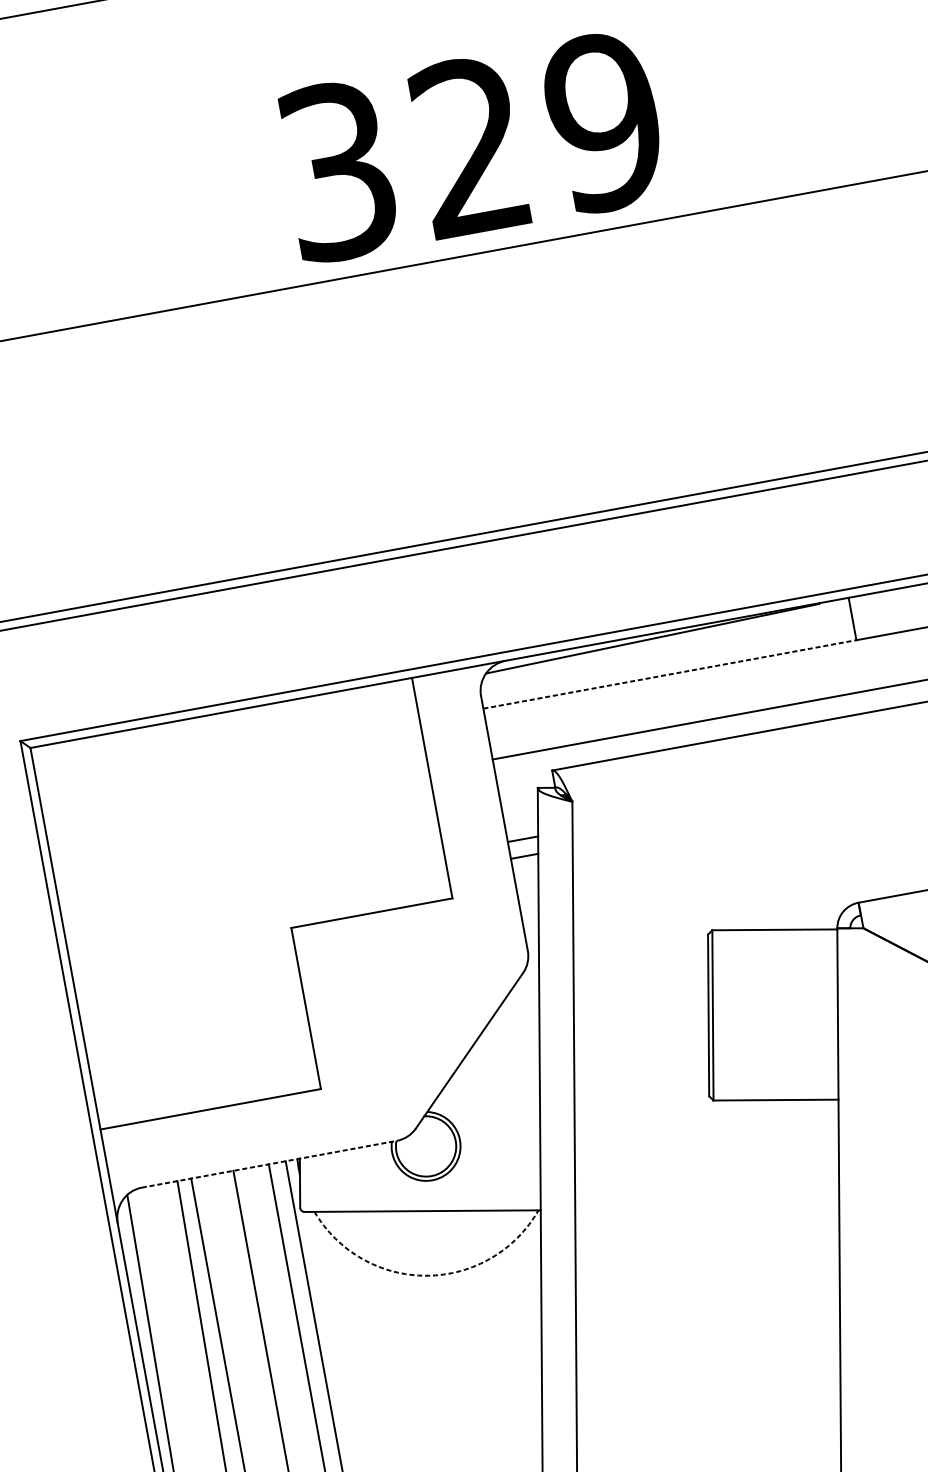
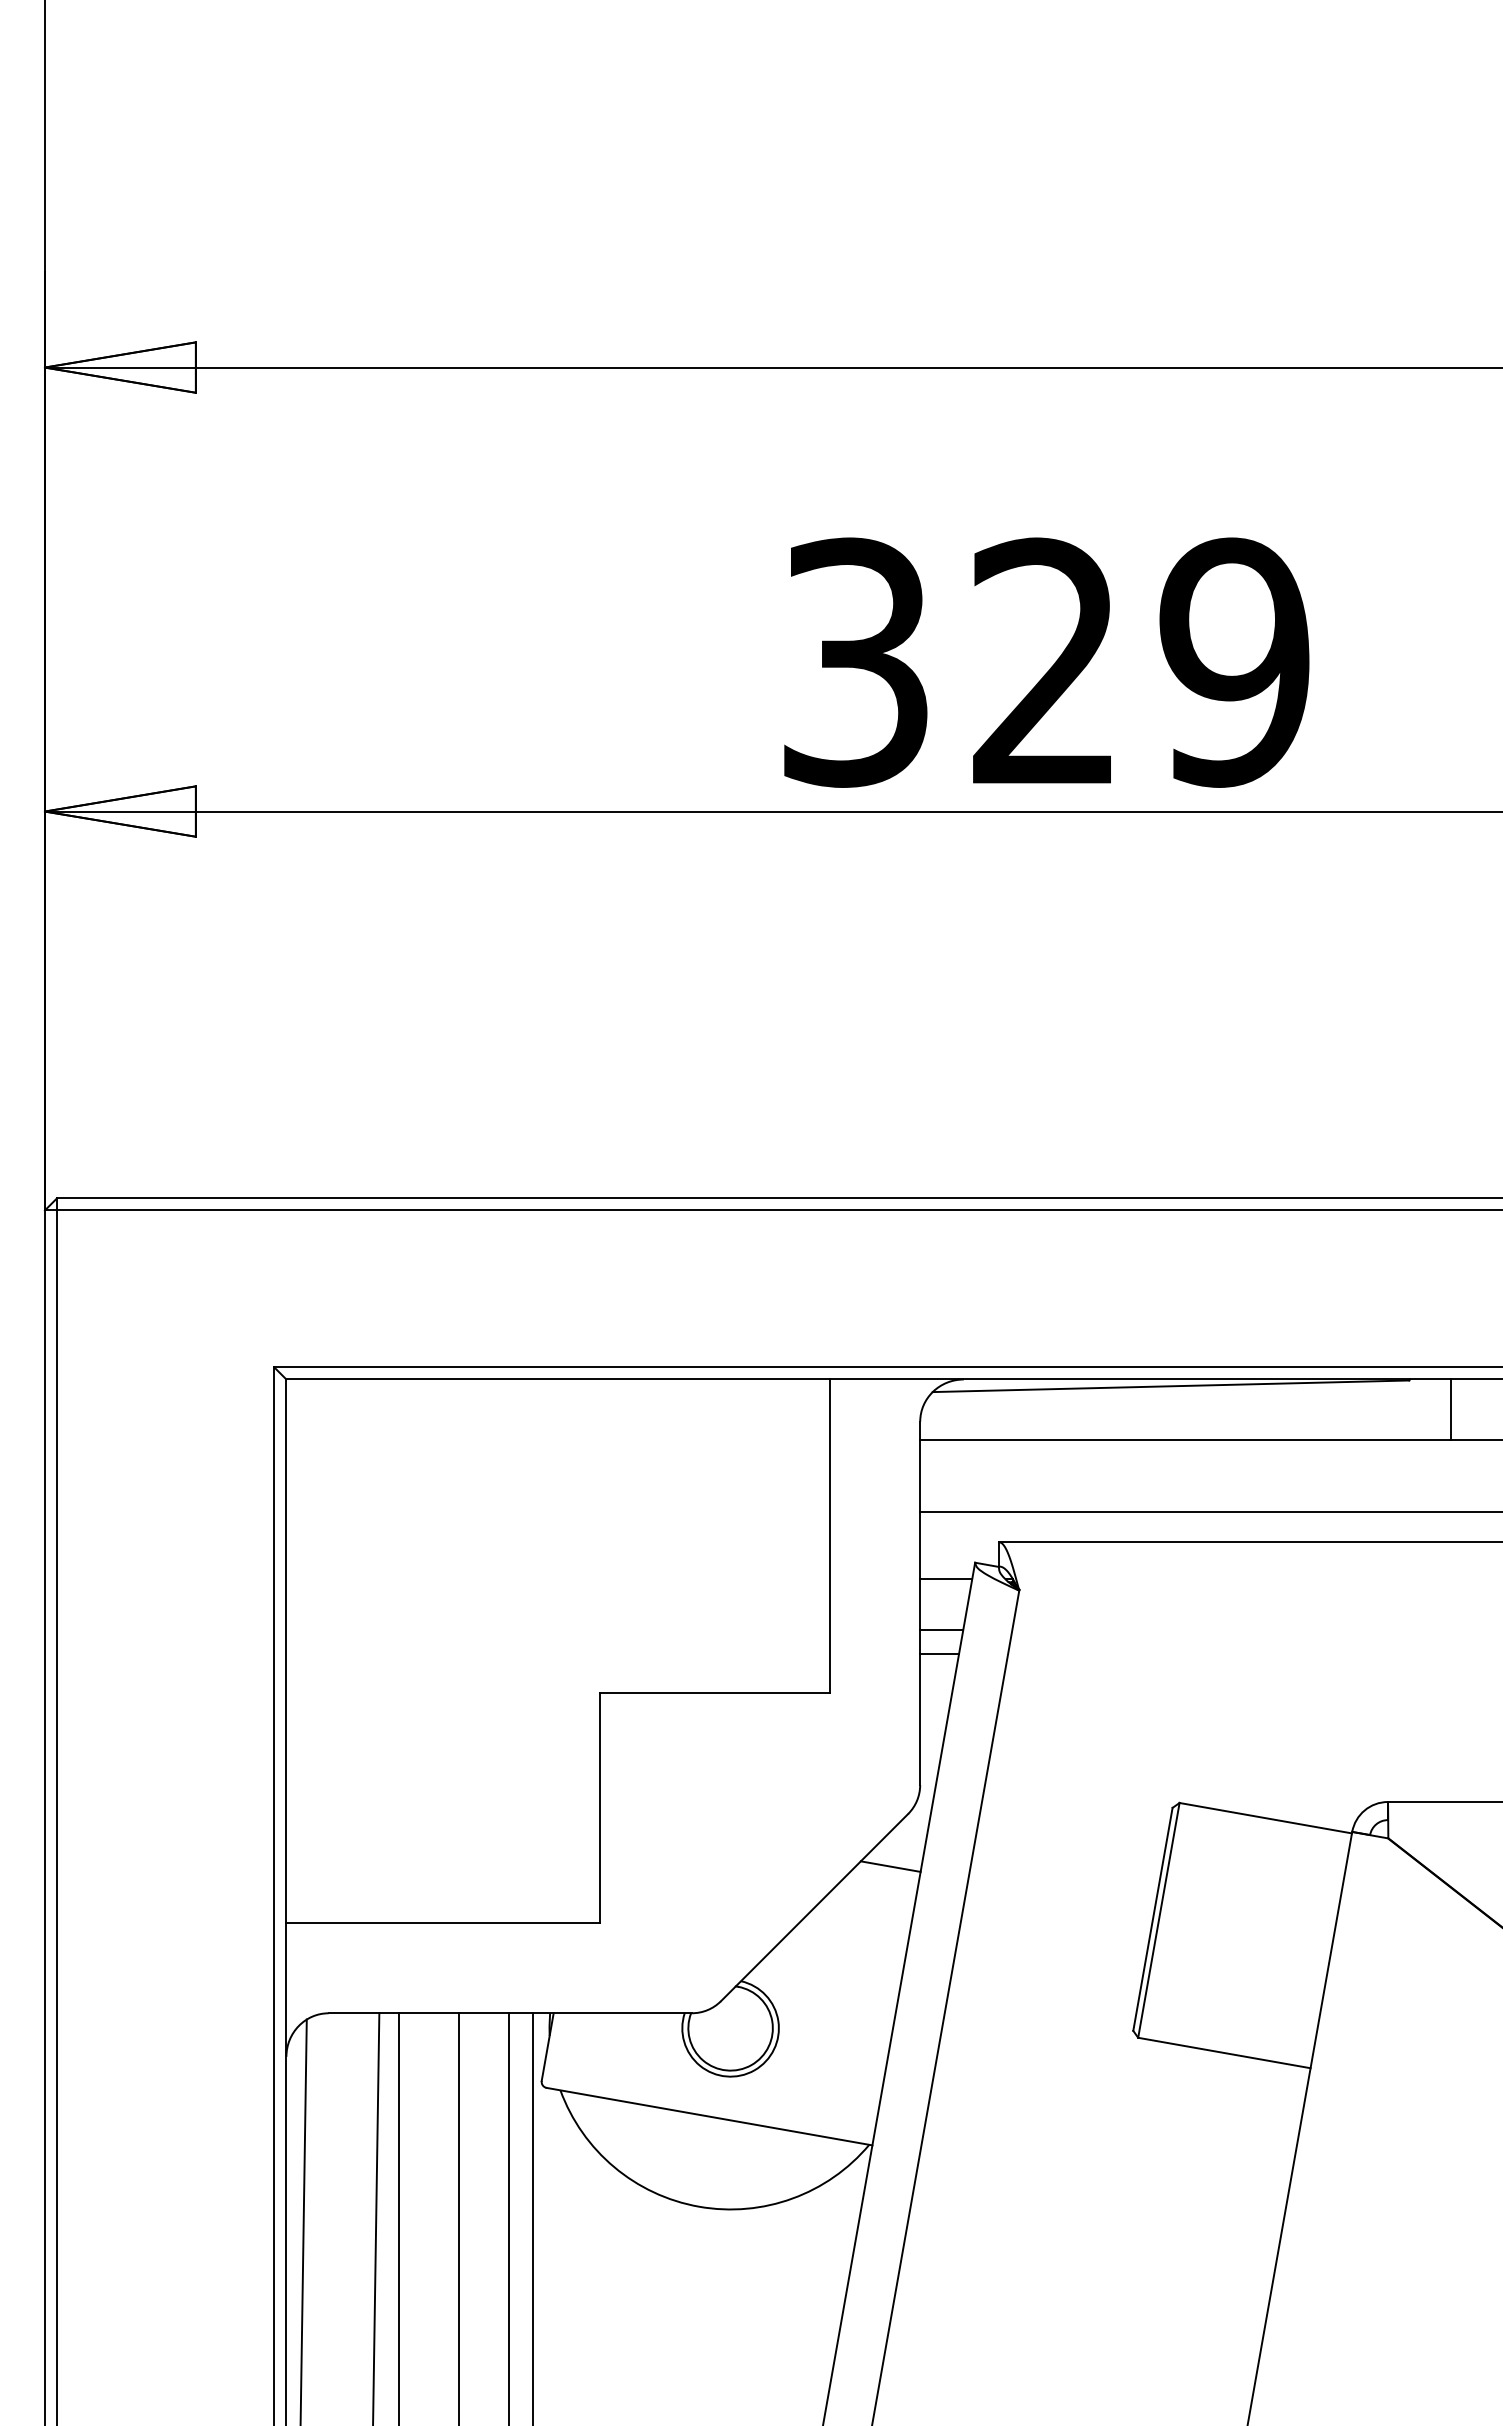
line: (669, 674) -> (1185, 1439), dashed -> solid
line: (519, 803) -> (946, 1579), added
line: (517, 1012) -> (890, 1866), added
line: (269, 1164) -> (510, 2013), dashed -> solid
arc: (427, 1275) -> (699, 2206), dashed -> solid

